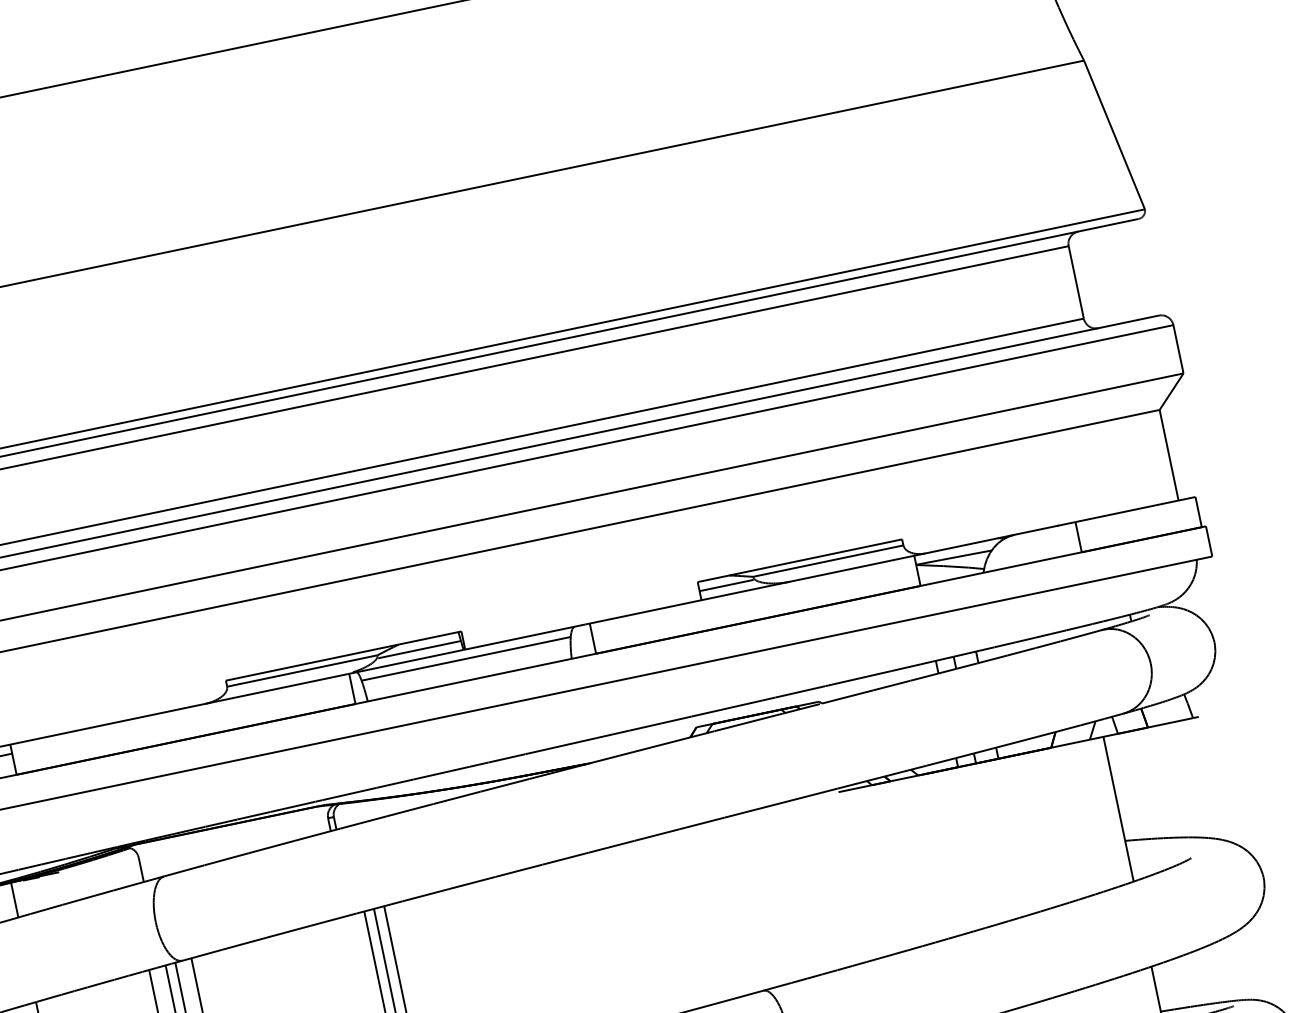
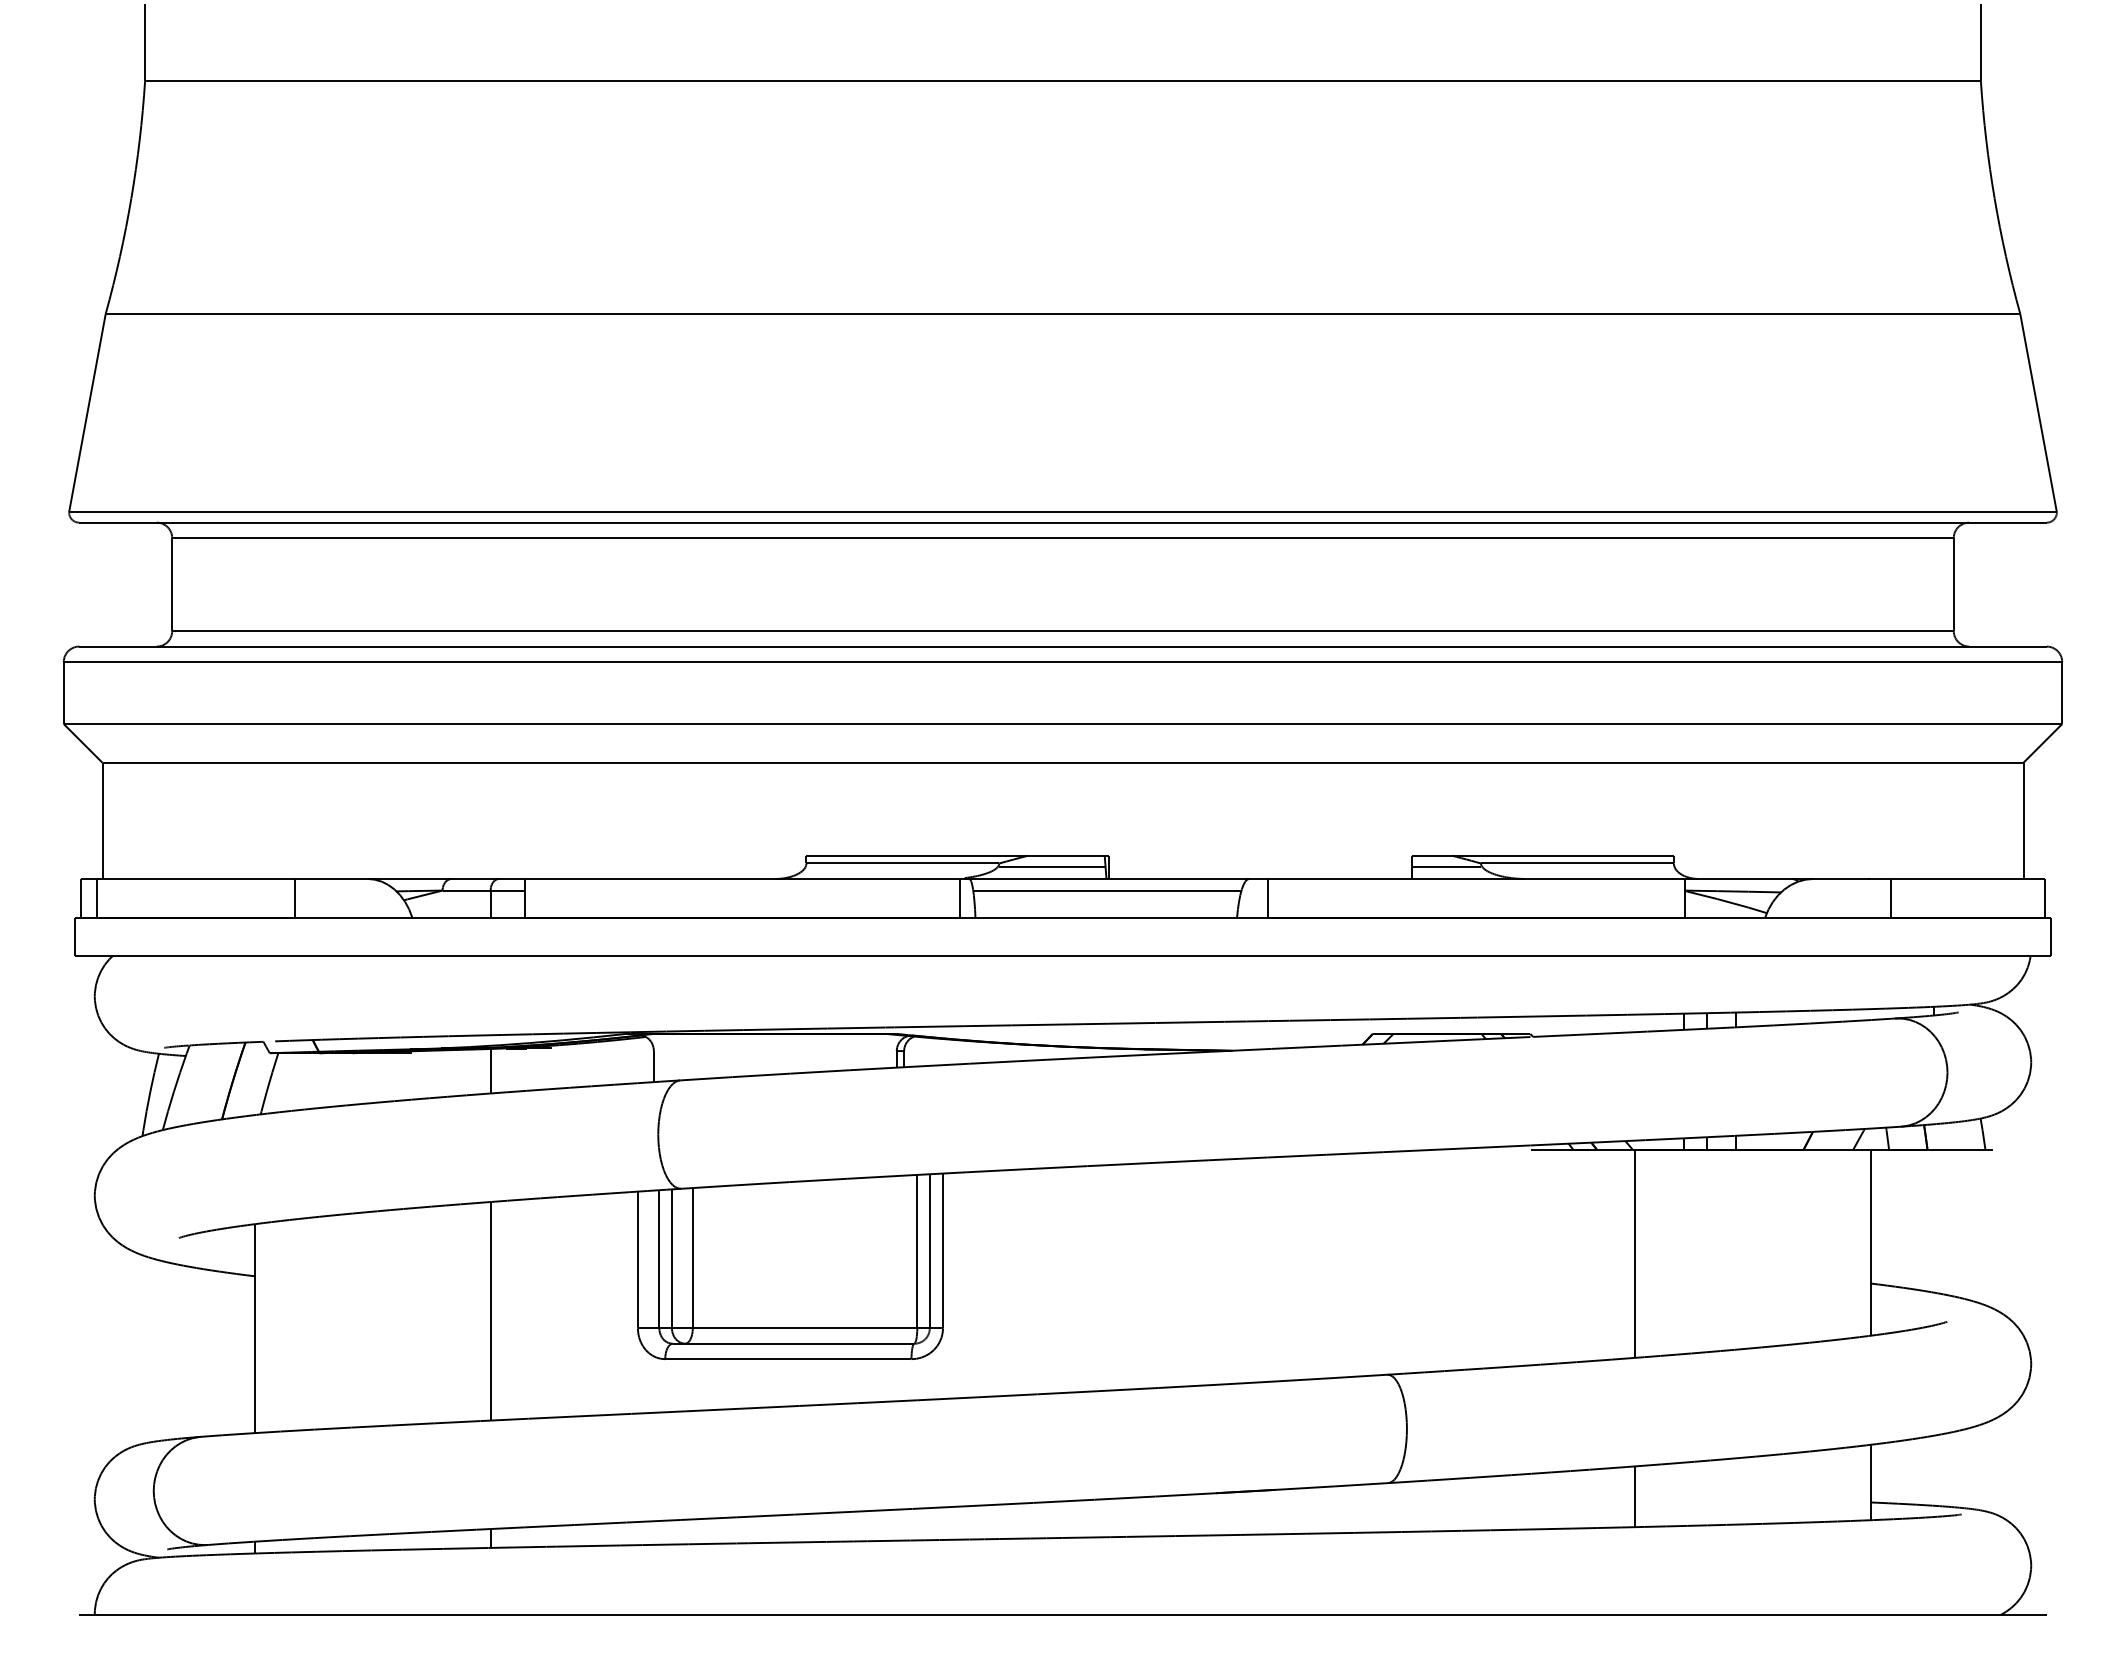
line: (937, 855) -> (1635, 1253), added

